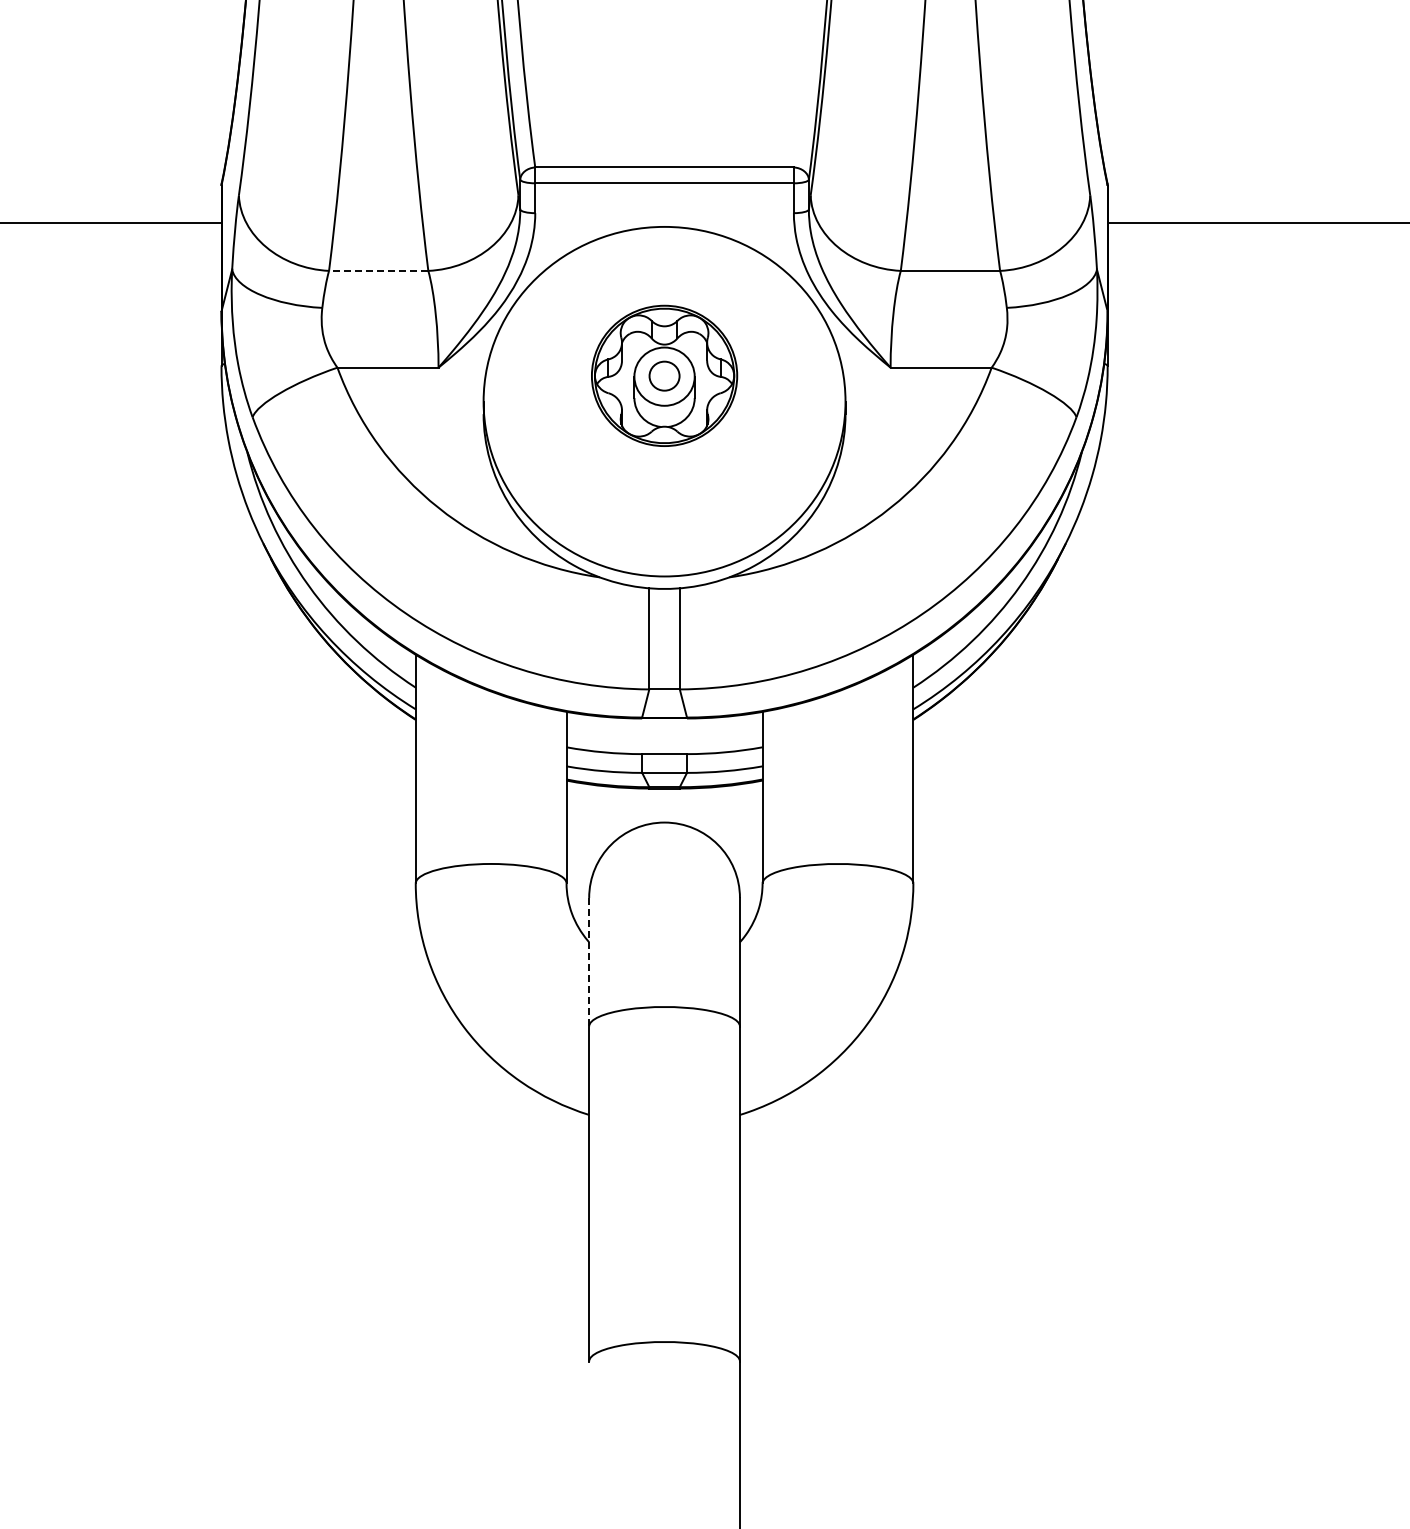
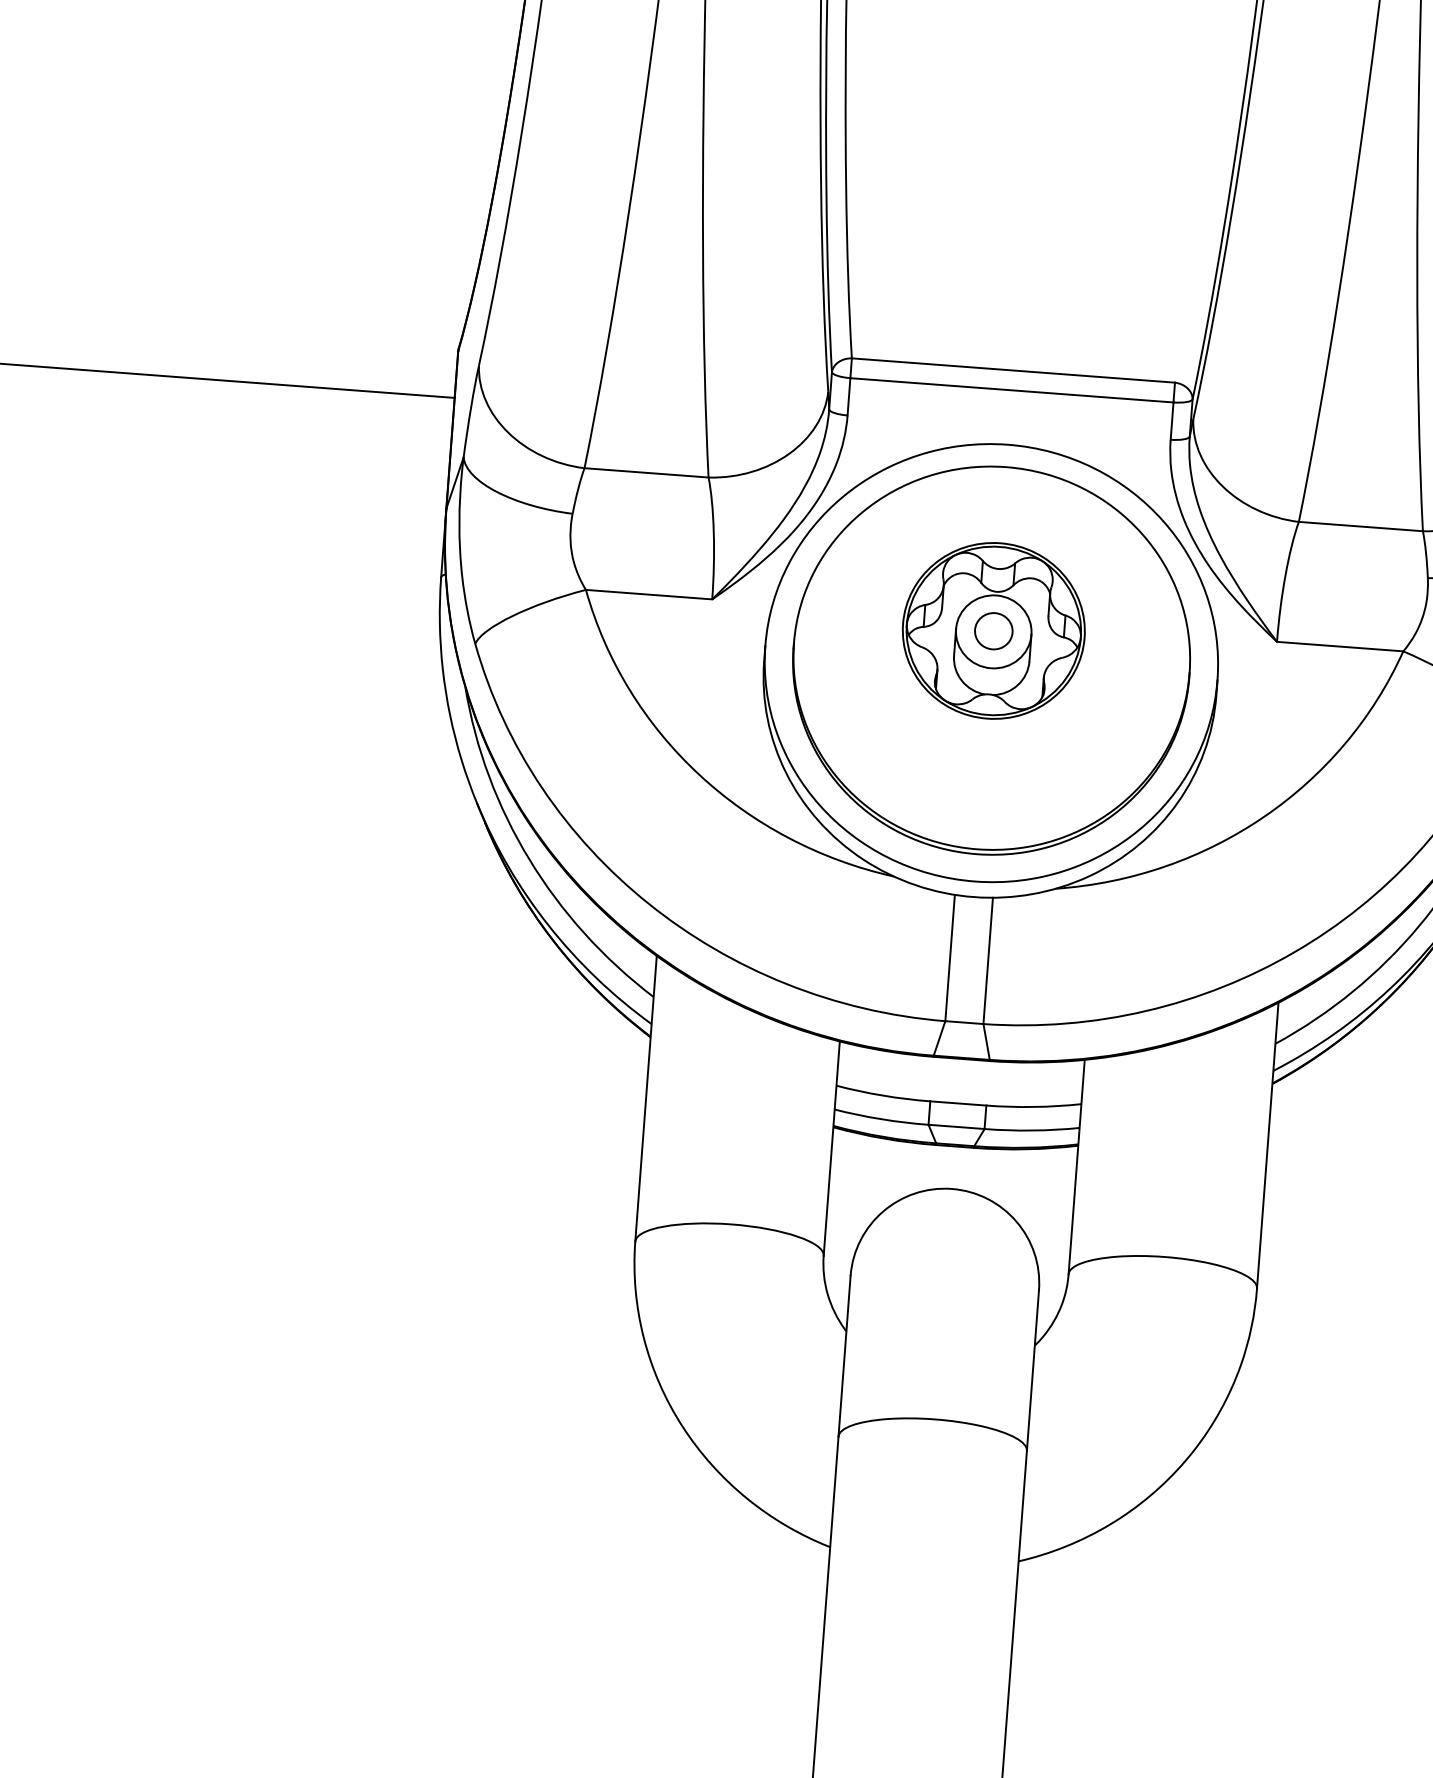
line: (378, 270) -> (646, 472), dashed -> solid
part: (664, 399) -> (991, 660), added
line: (589, 962) -> (844, 1356), dashed -> solid

